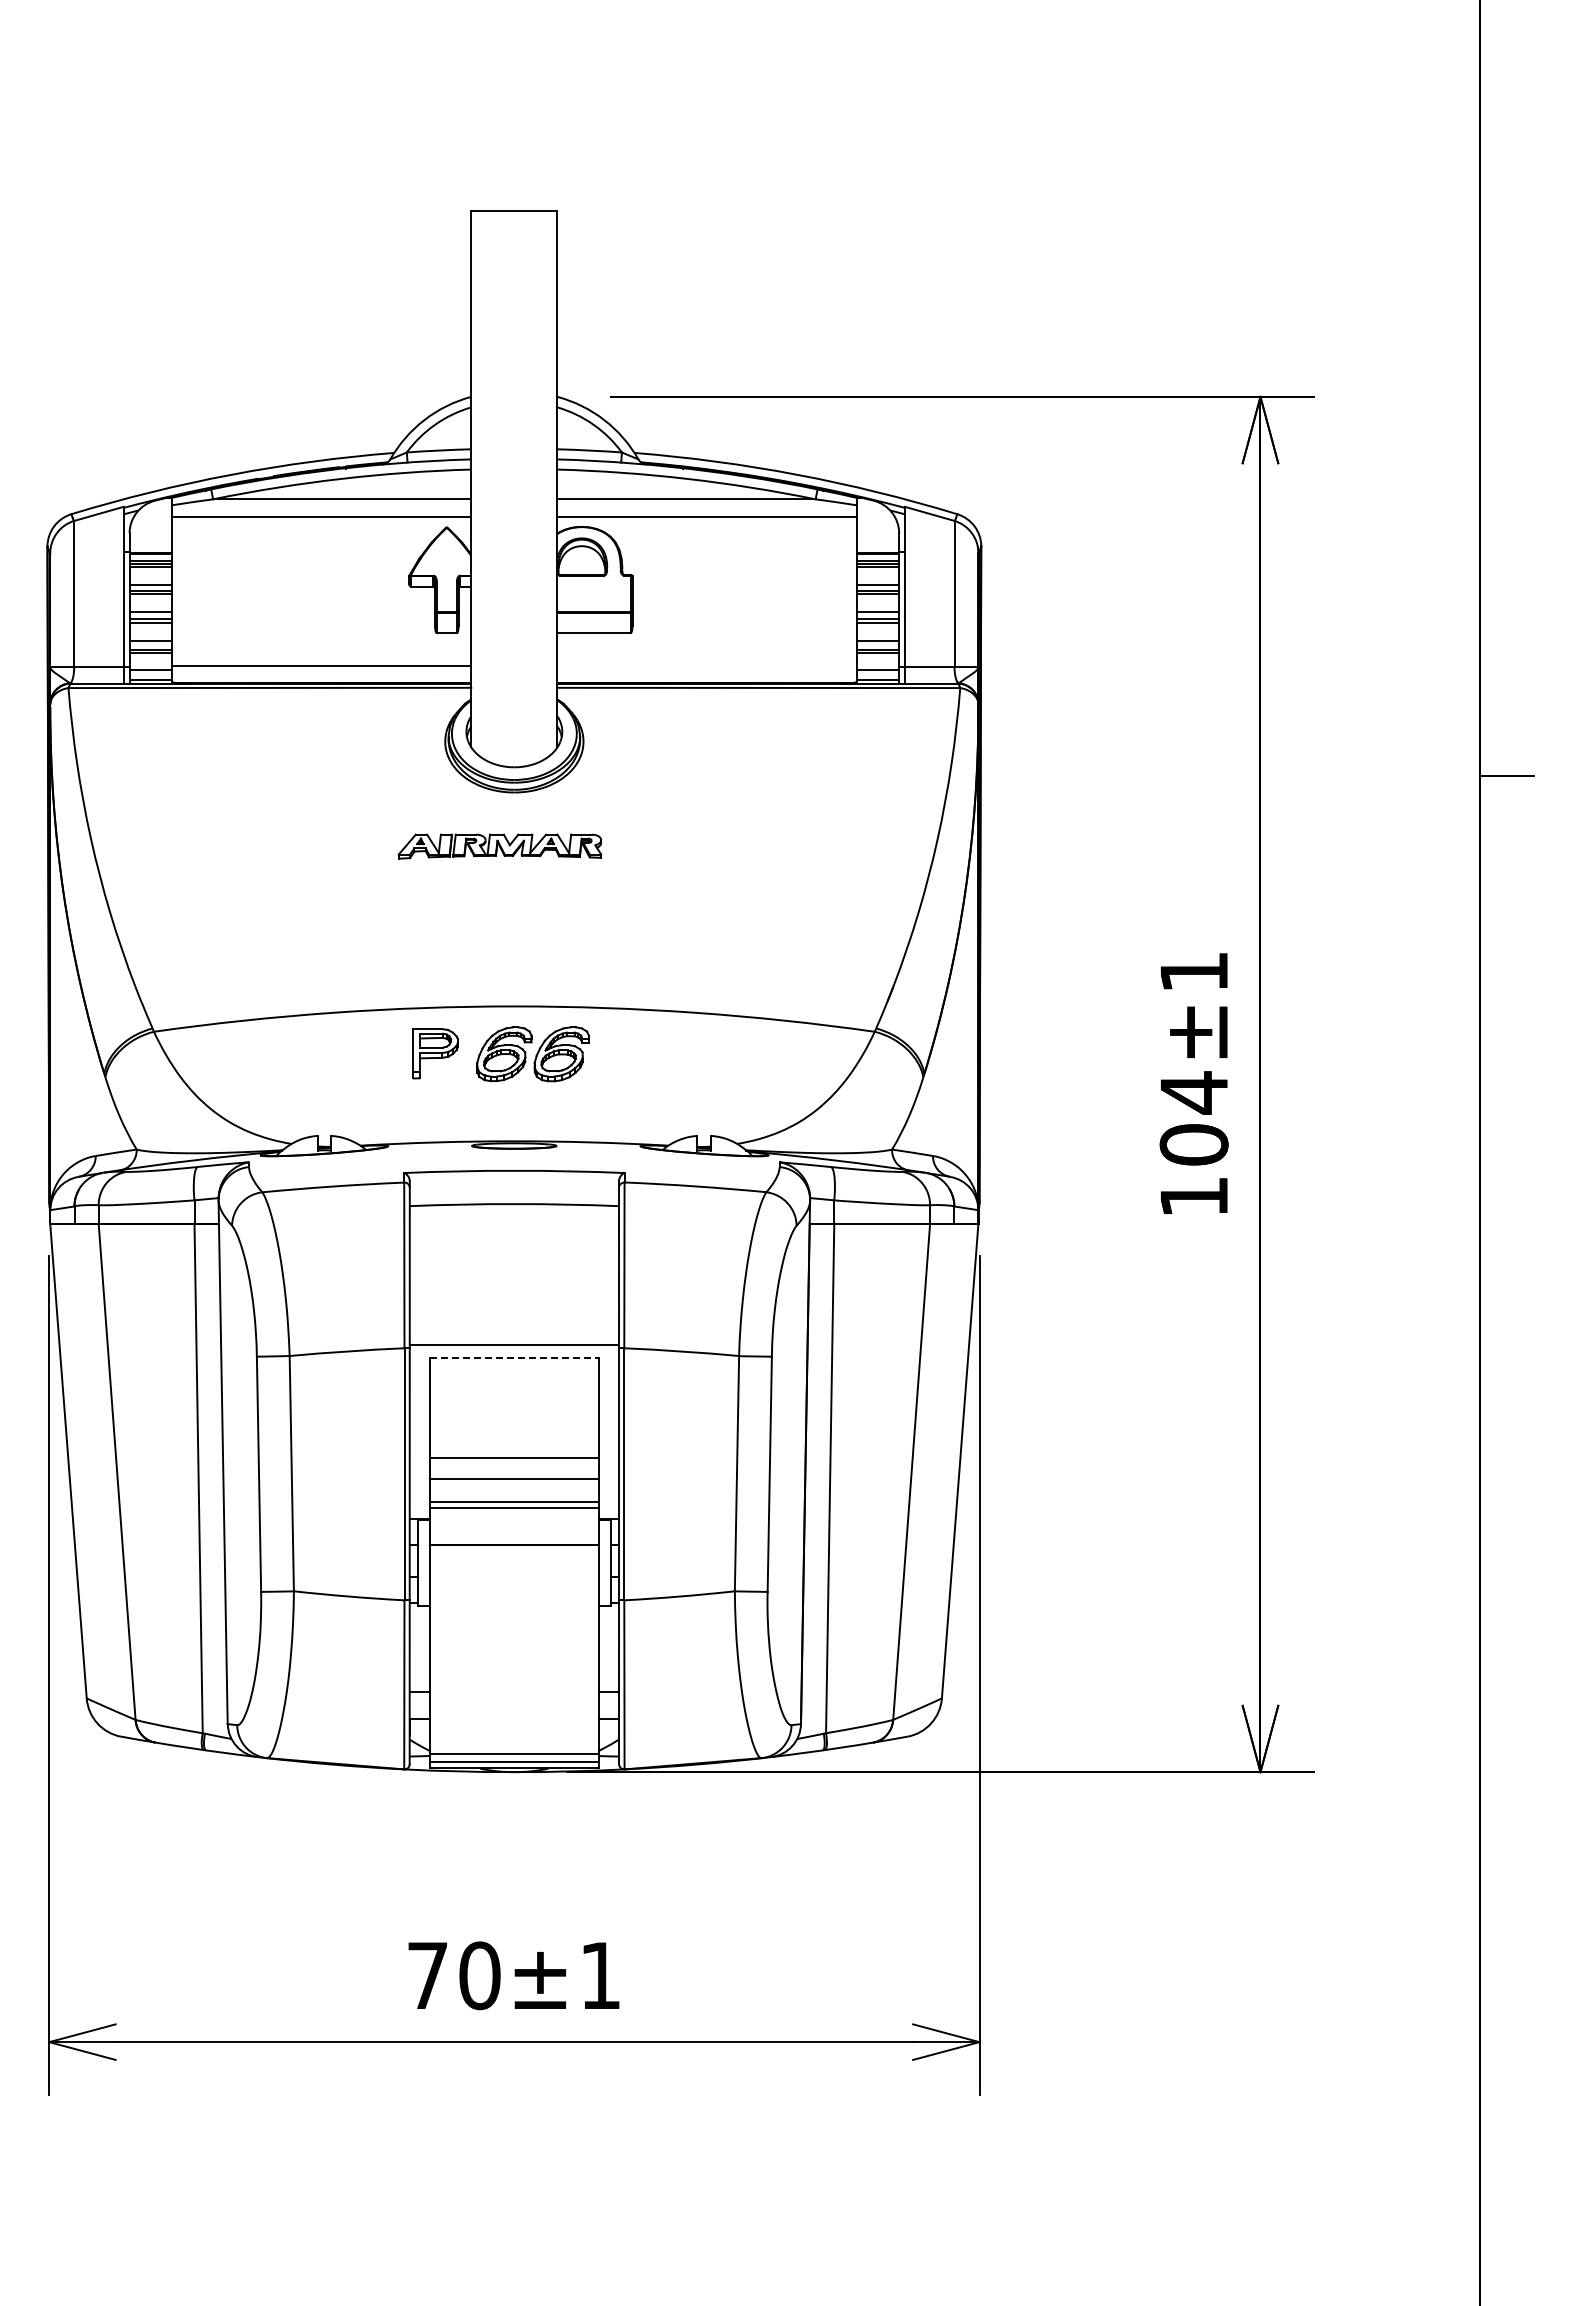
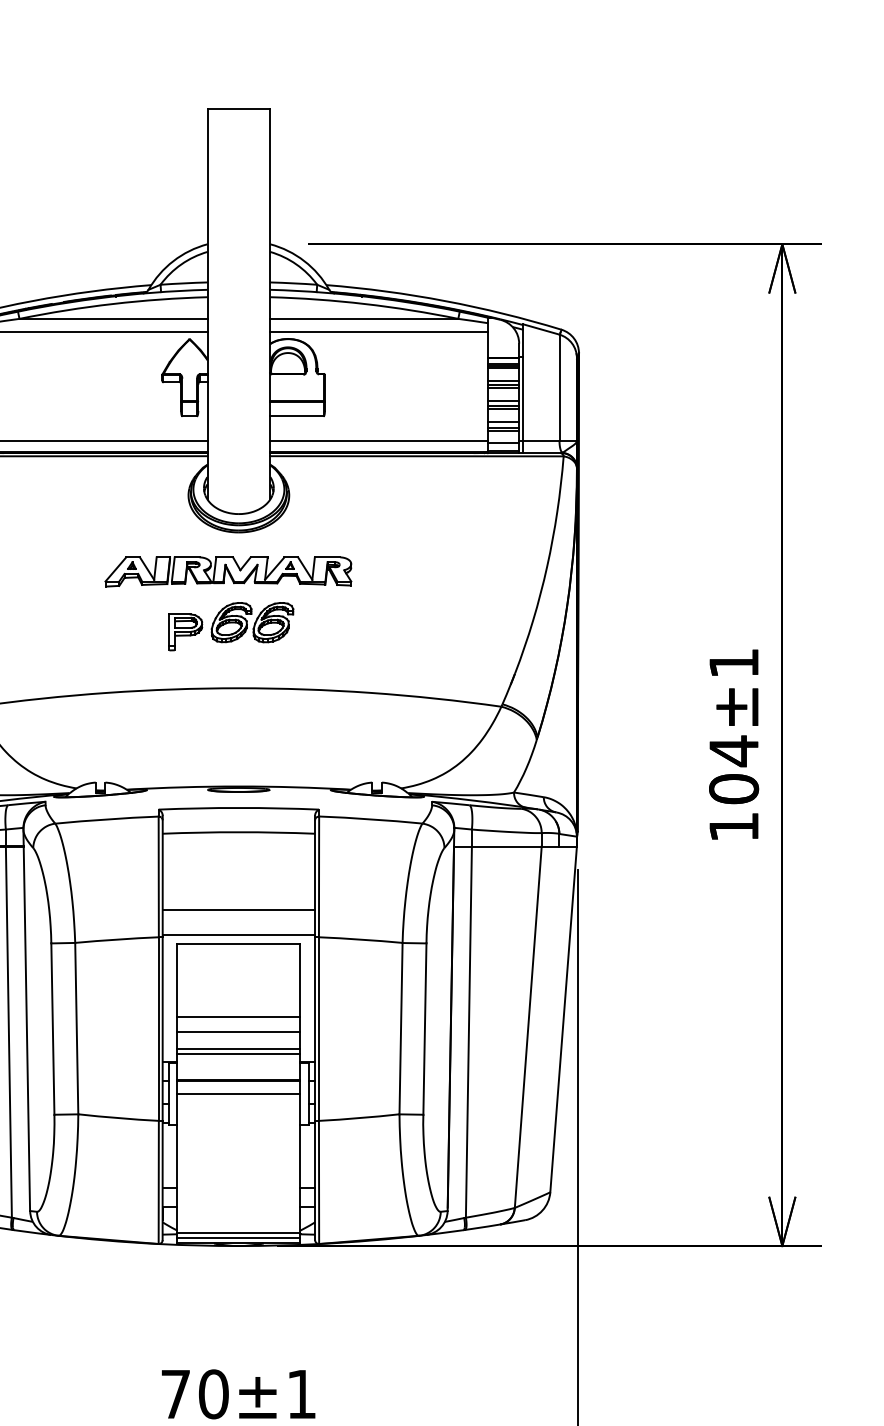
line: (706, 666) -> (378, 440), added
part: (499, 846) -> (228, 571), size x1.67
part: (435, 1053) -> (185, 632), moved
part: (532, 1054) -> (252, 622), moved
line: (513, 1311) -> (238, 910), added
line: (514, 1358) -> (238, 944), dashed -> solid
line: (513, 1564) -> (238, 1094), added

